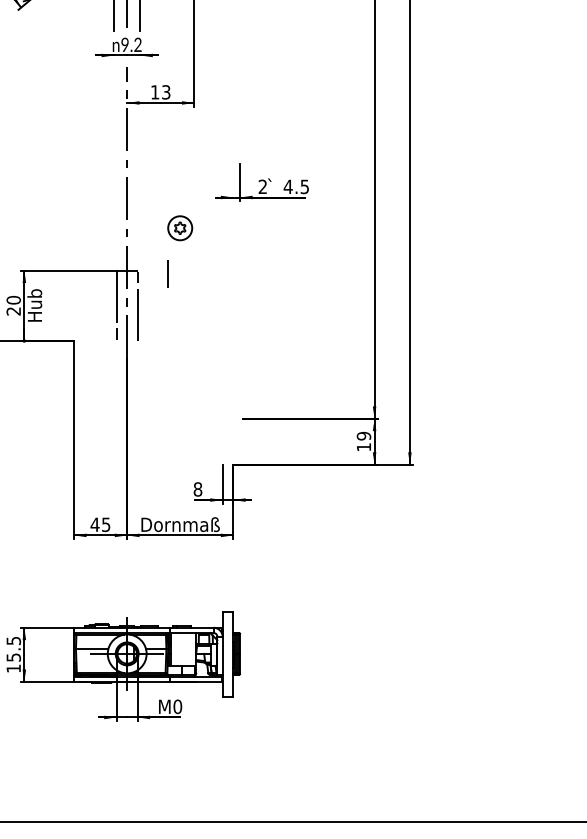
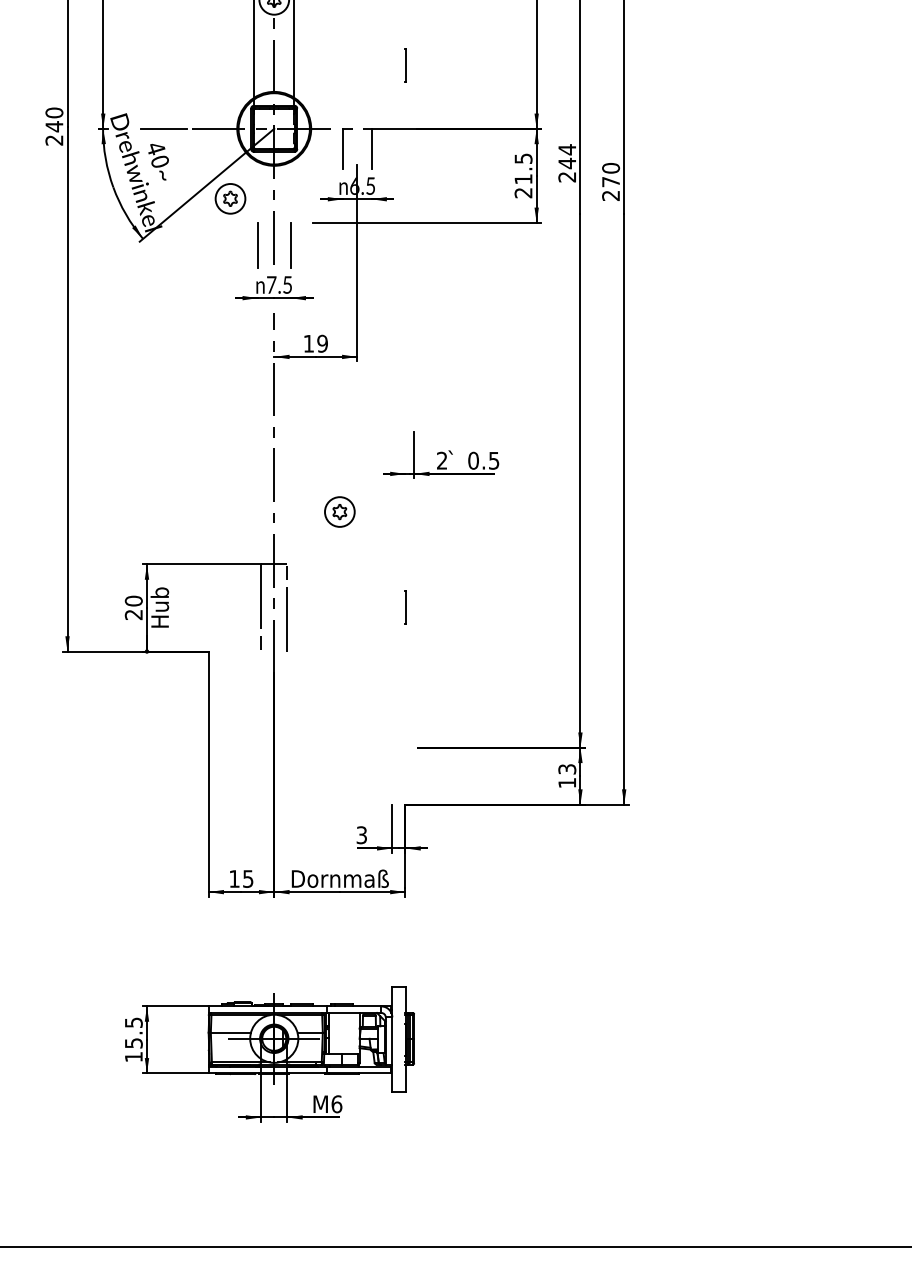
text: (131, 44) -> (279, 284), 9.2 -> 7.5
text: (166, 92) -> (322, 343), 13 -> 19
text: (288, 186) -> (473, 460), 4.5 -> 0.5
line: (167, 273) -> (405, 607), moved
text: (364, 436) -> (567, 769), 19 -> 13
text: (197, 489) -> (361, 835), 8 -> 3
text: (95, 524) -> (234, 878), 45 -> 15
text: (177, 707) -> (336, 1104), M0 -> M6

